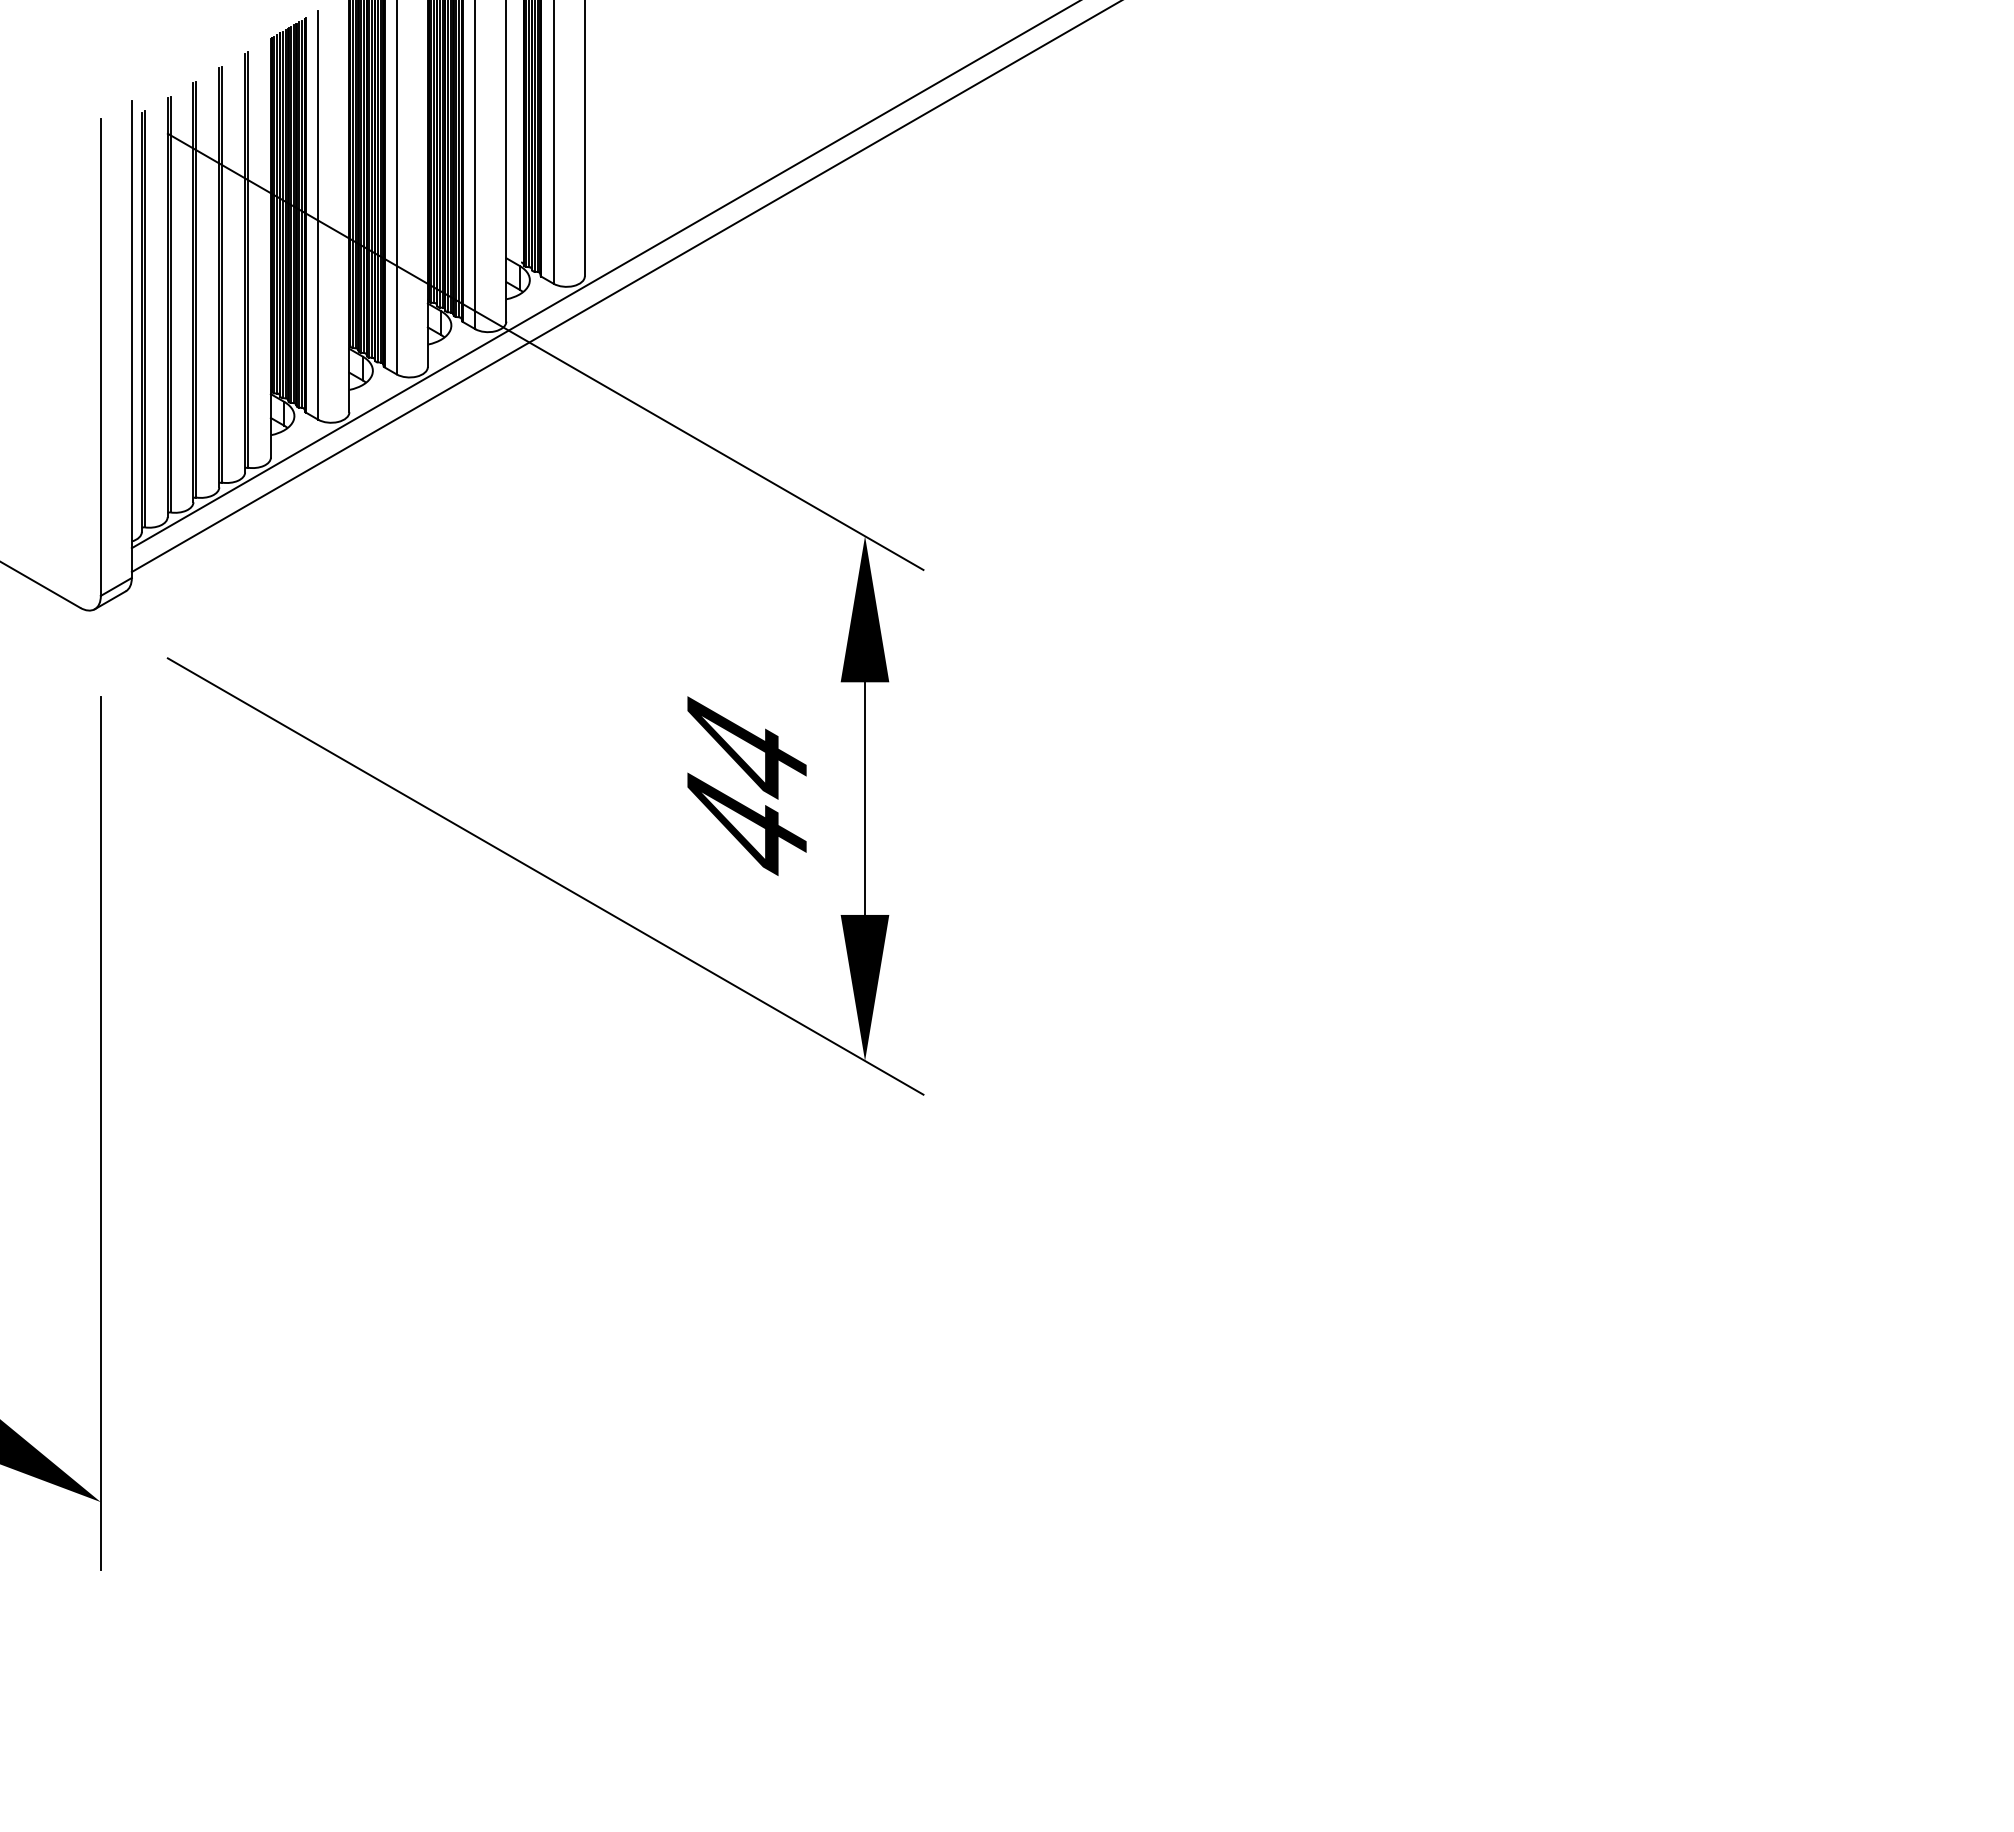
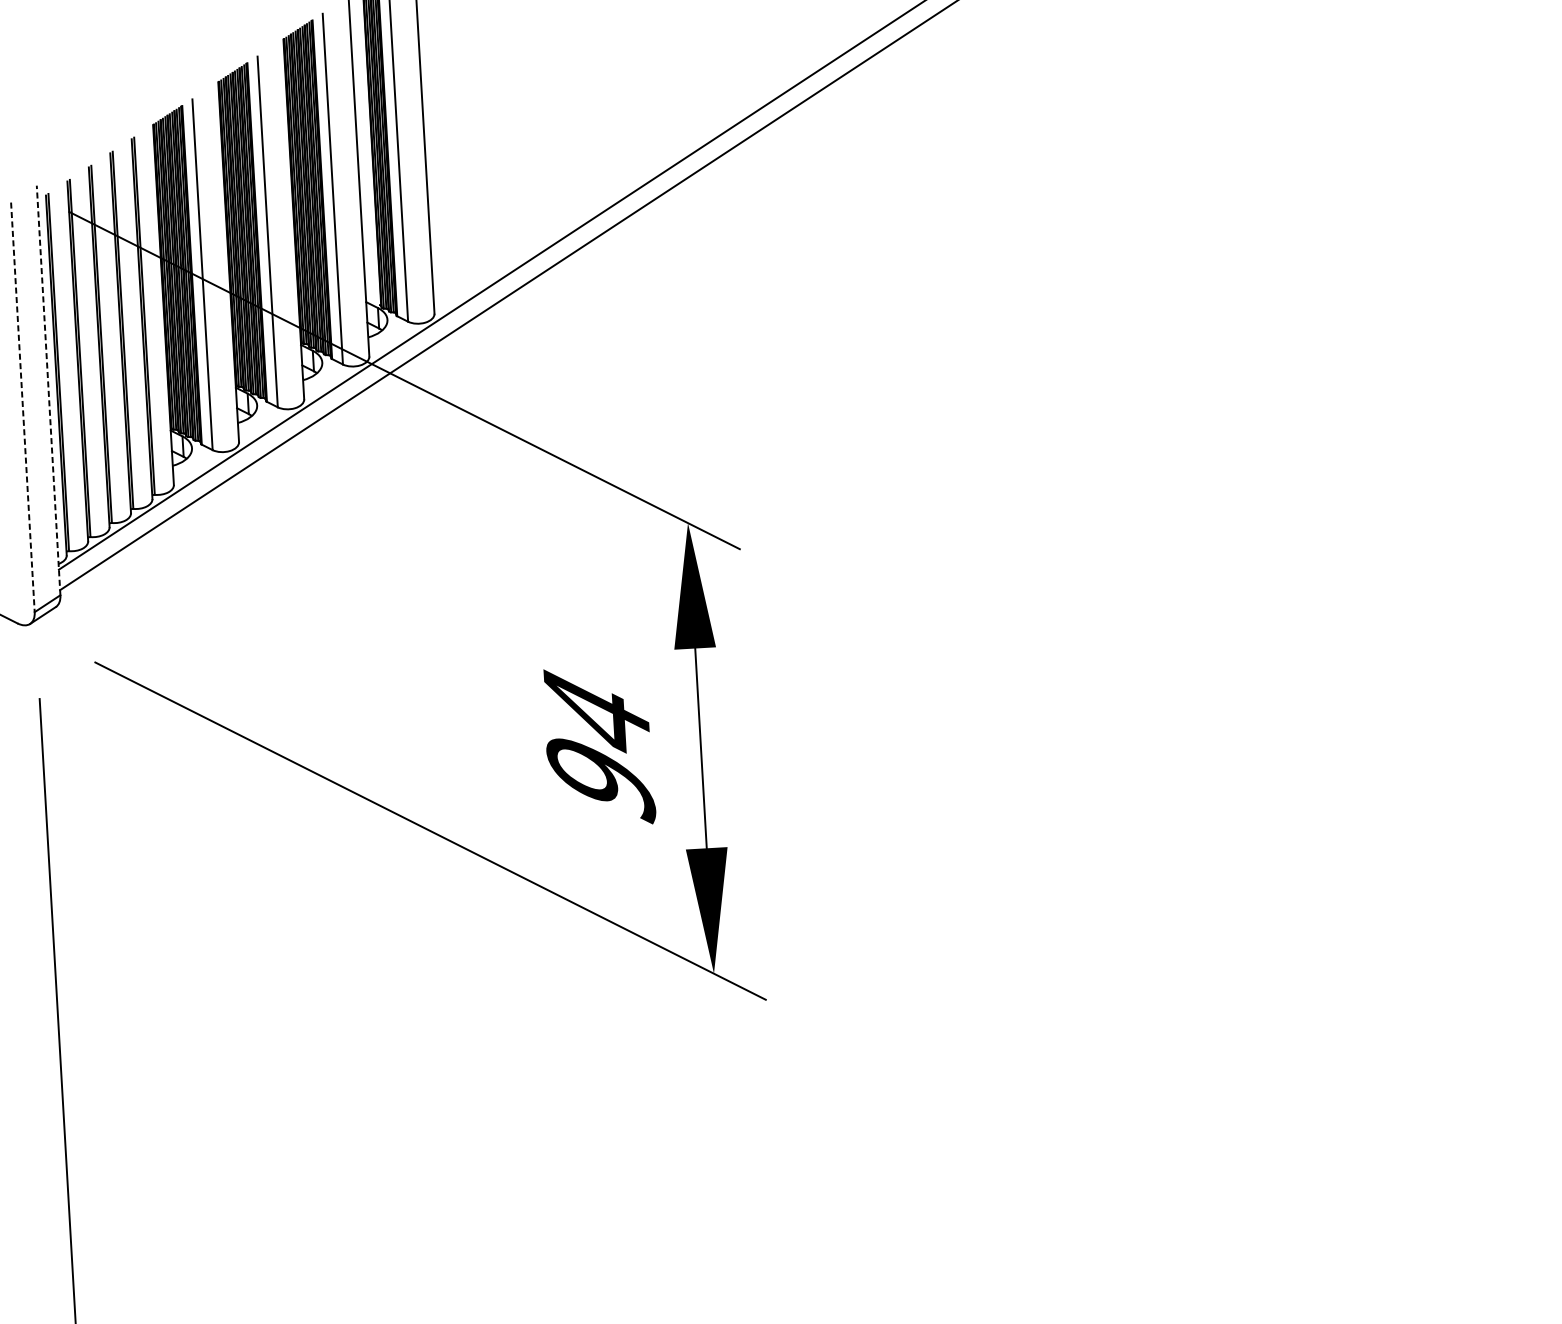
line: (131, 339) -> (48, 390), solid -> dashed
line: (100, 357) -> (22, 407), solid -> dashed
text: (746, 827) -> (600, 779), 44 -> 94

